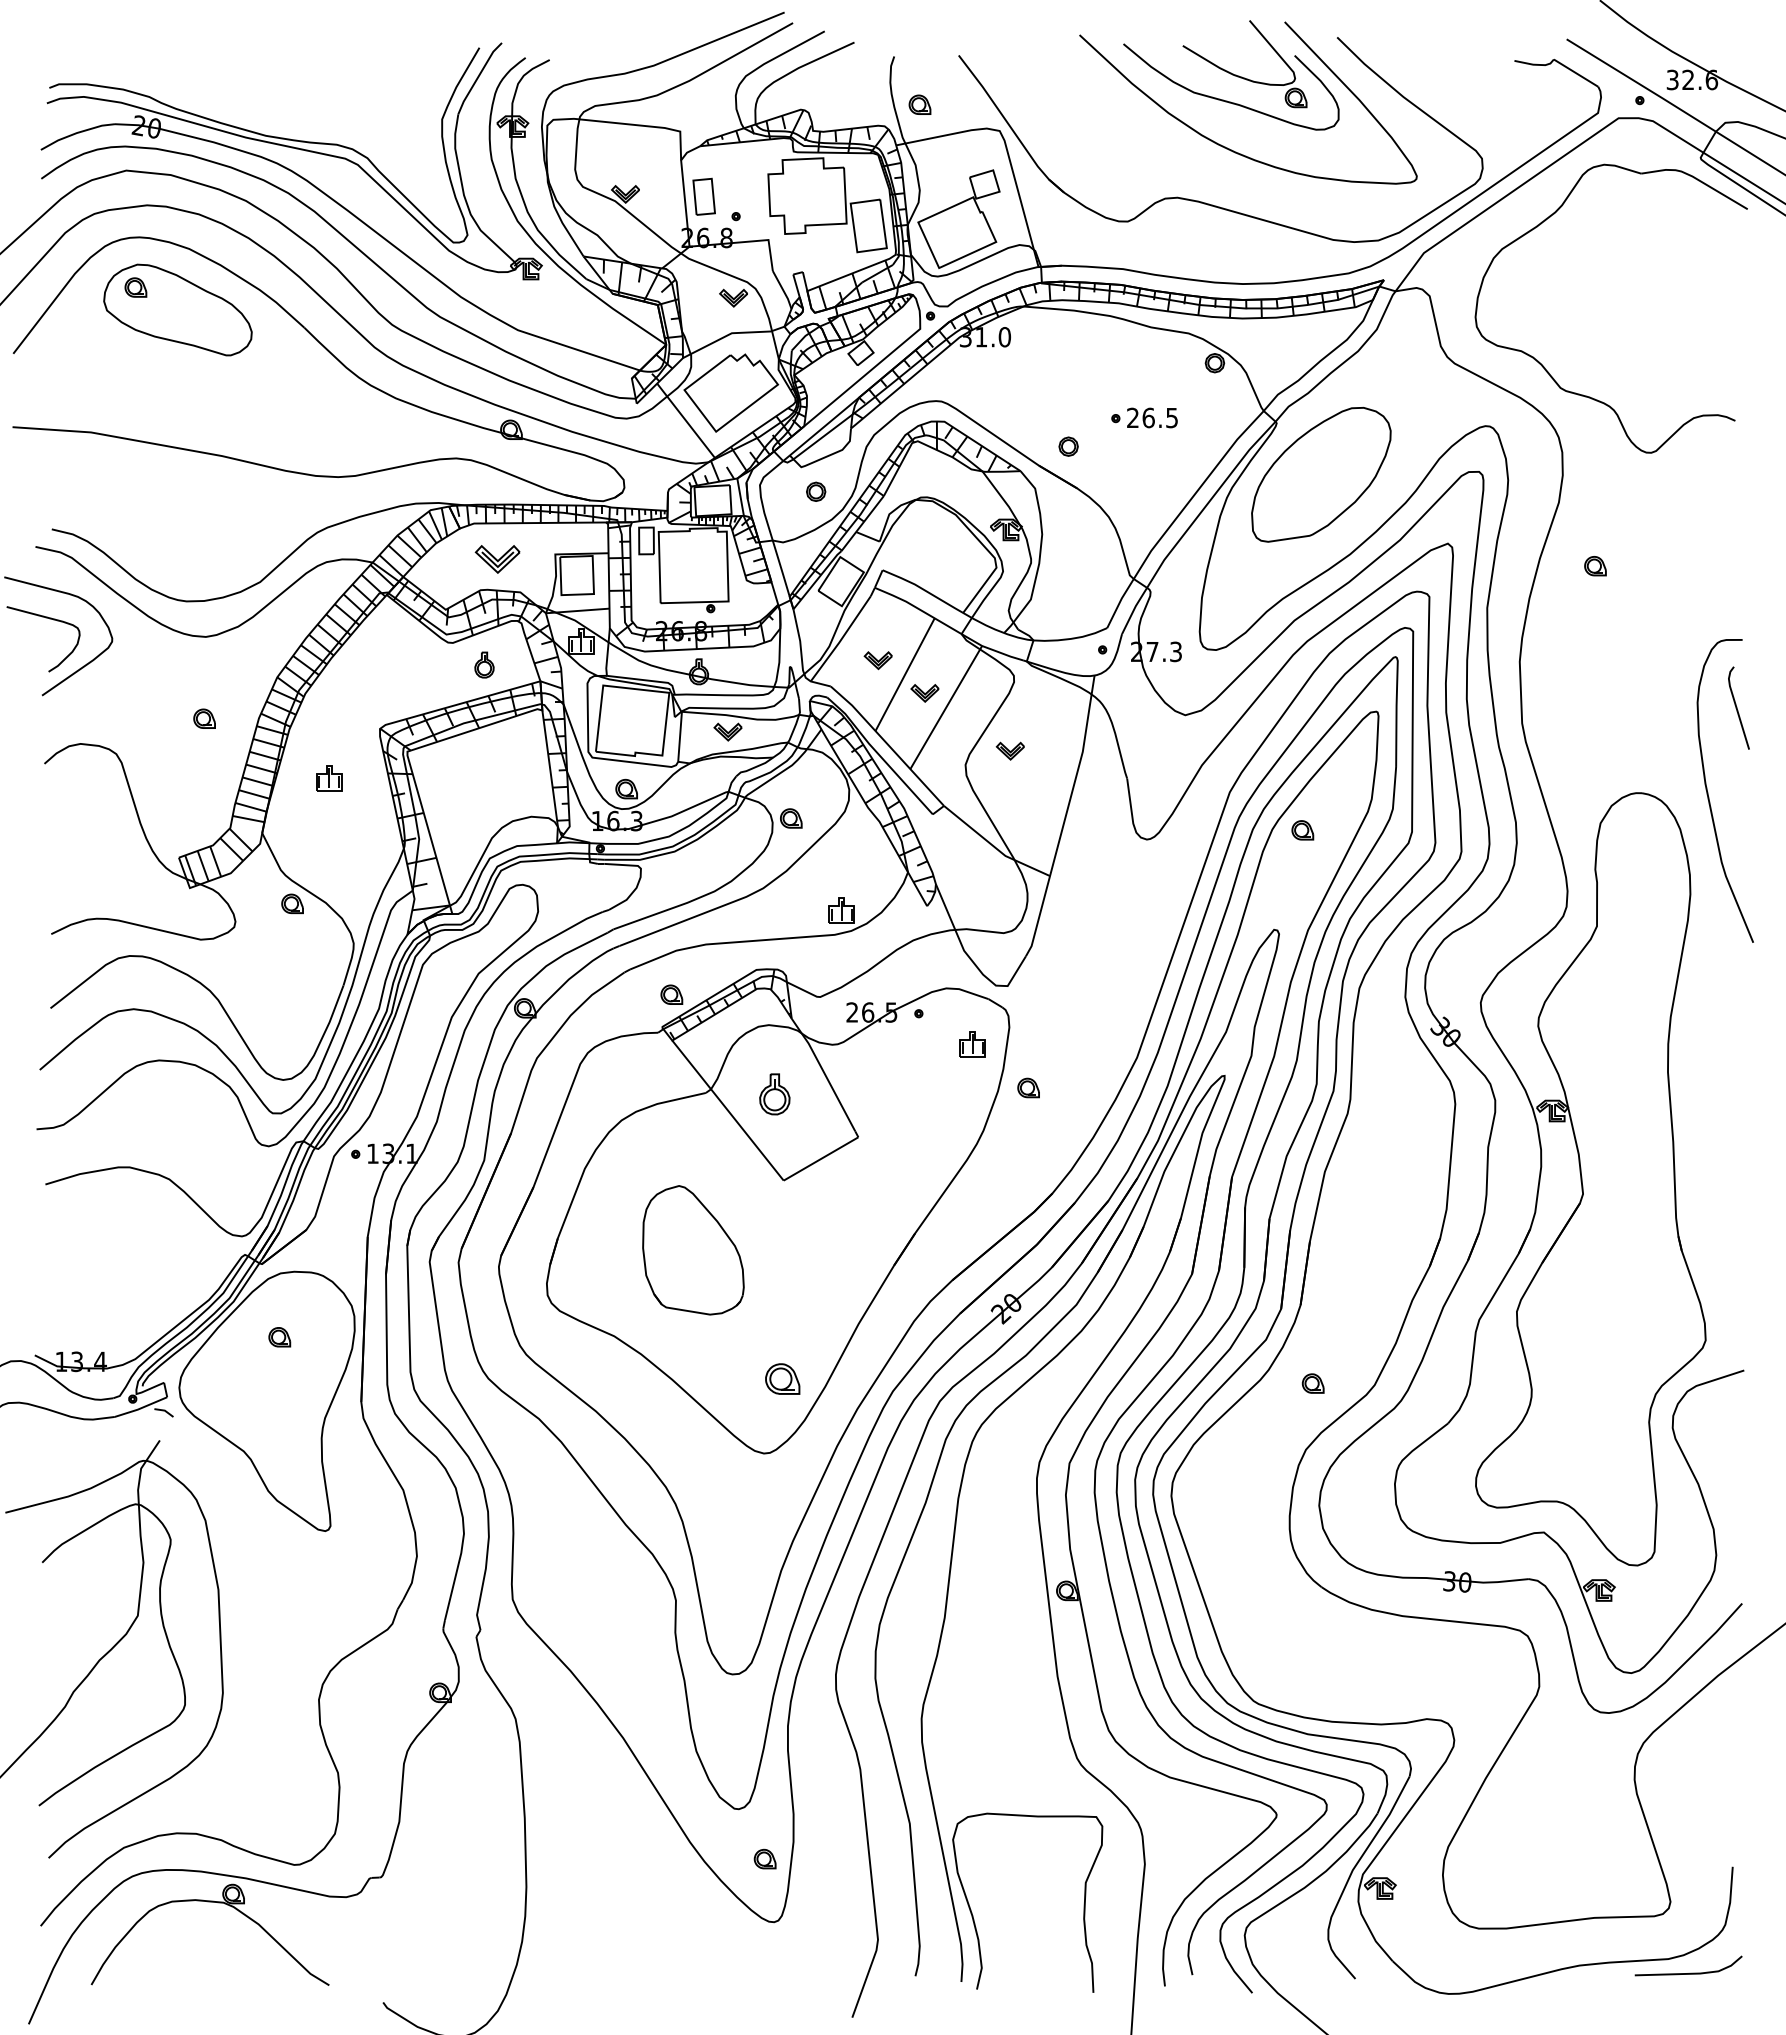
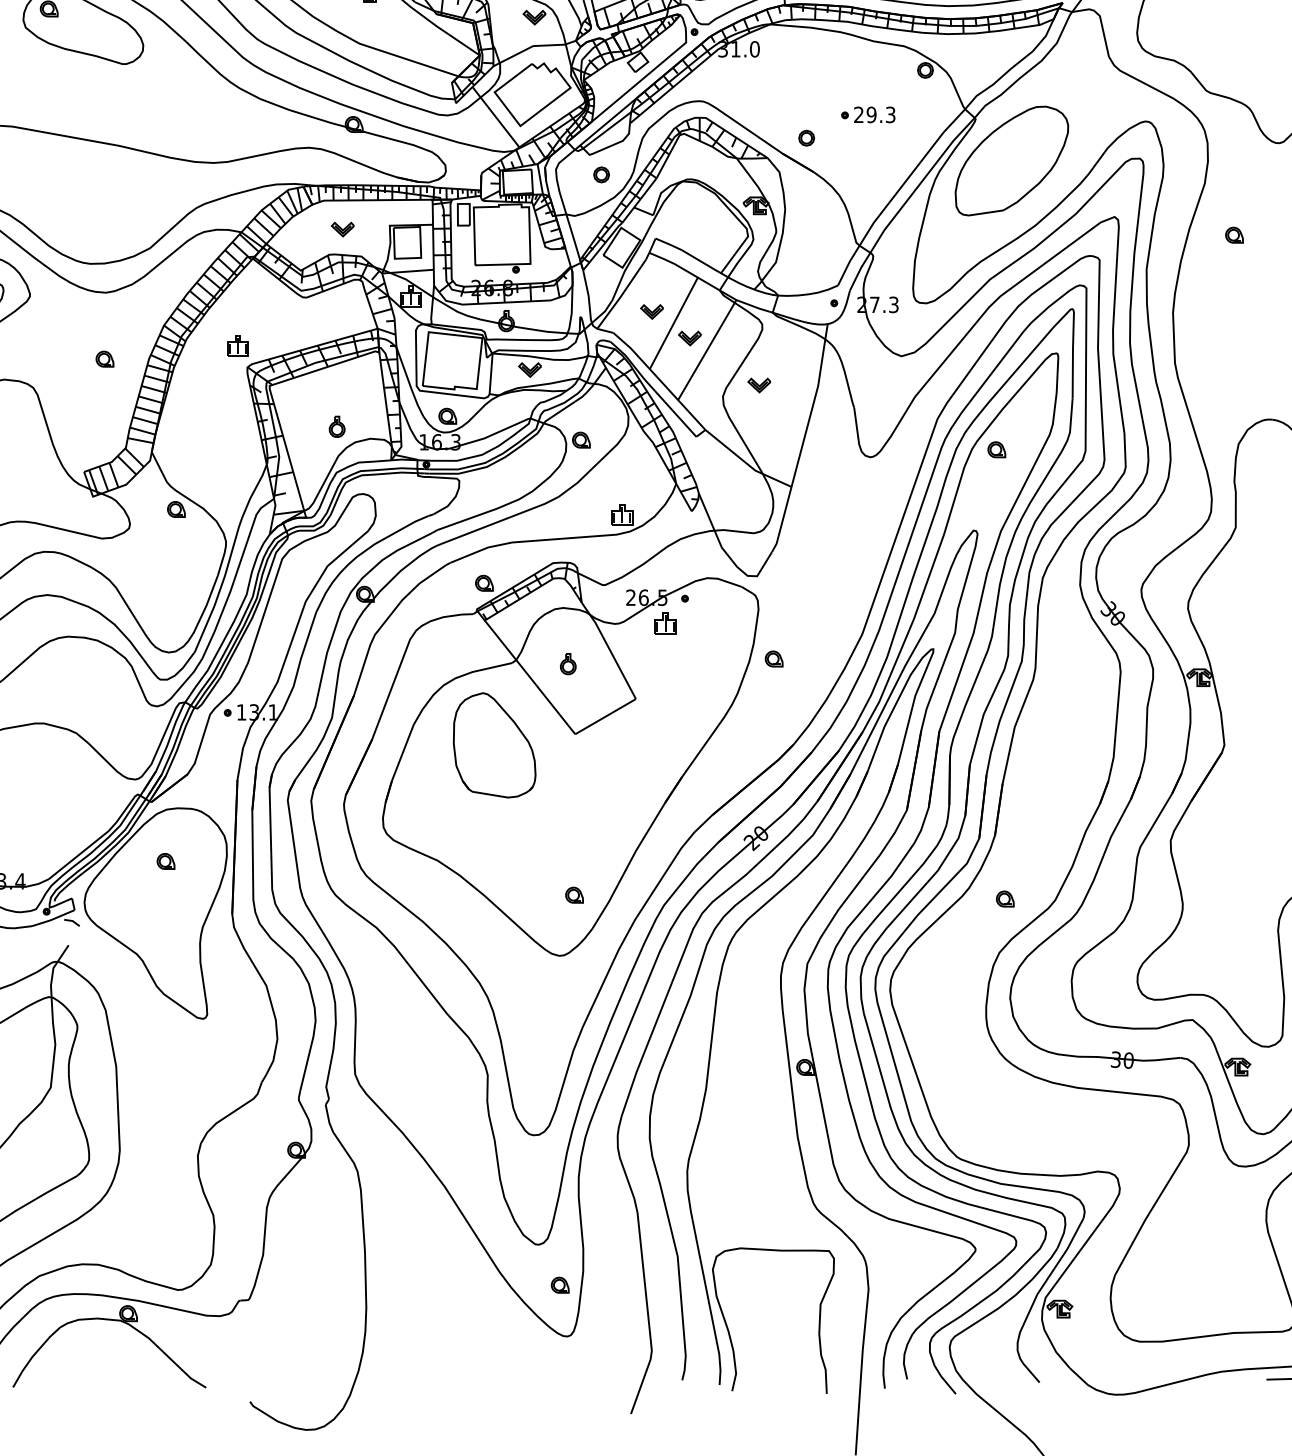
text: (1159, 417) -> (880, 114), 26.5 -> 29.3
part: (497, 558) -> (342, 229), size x0.62
part: (484, 664) -> (337, 426), moved
part: (329, 778) -> (238, 345), moved
part: (972, 1044) -> (665, 623), moved
part: (775, 1093) -> (568, 663), size x0.62
part: (693, 1250) -> (494, 745), moved
part: (782, 1378) -> (574, 894), size x0.62

